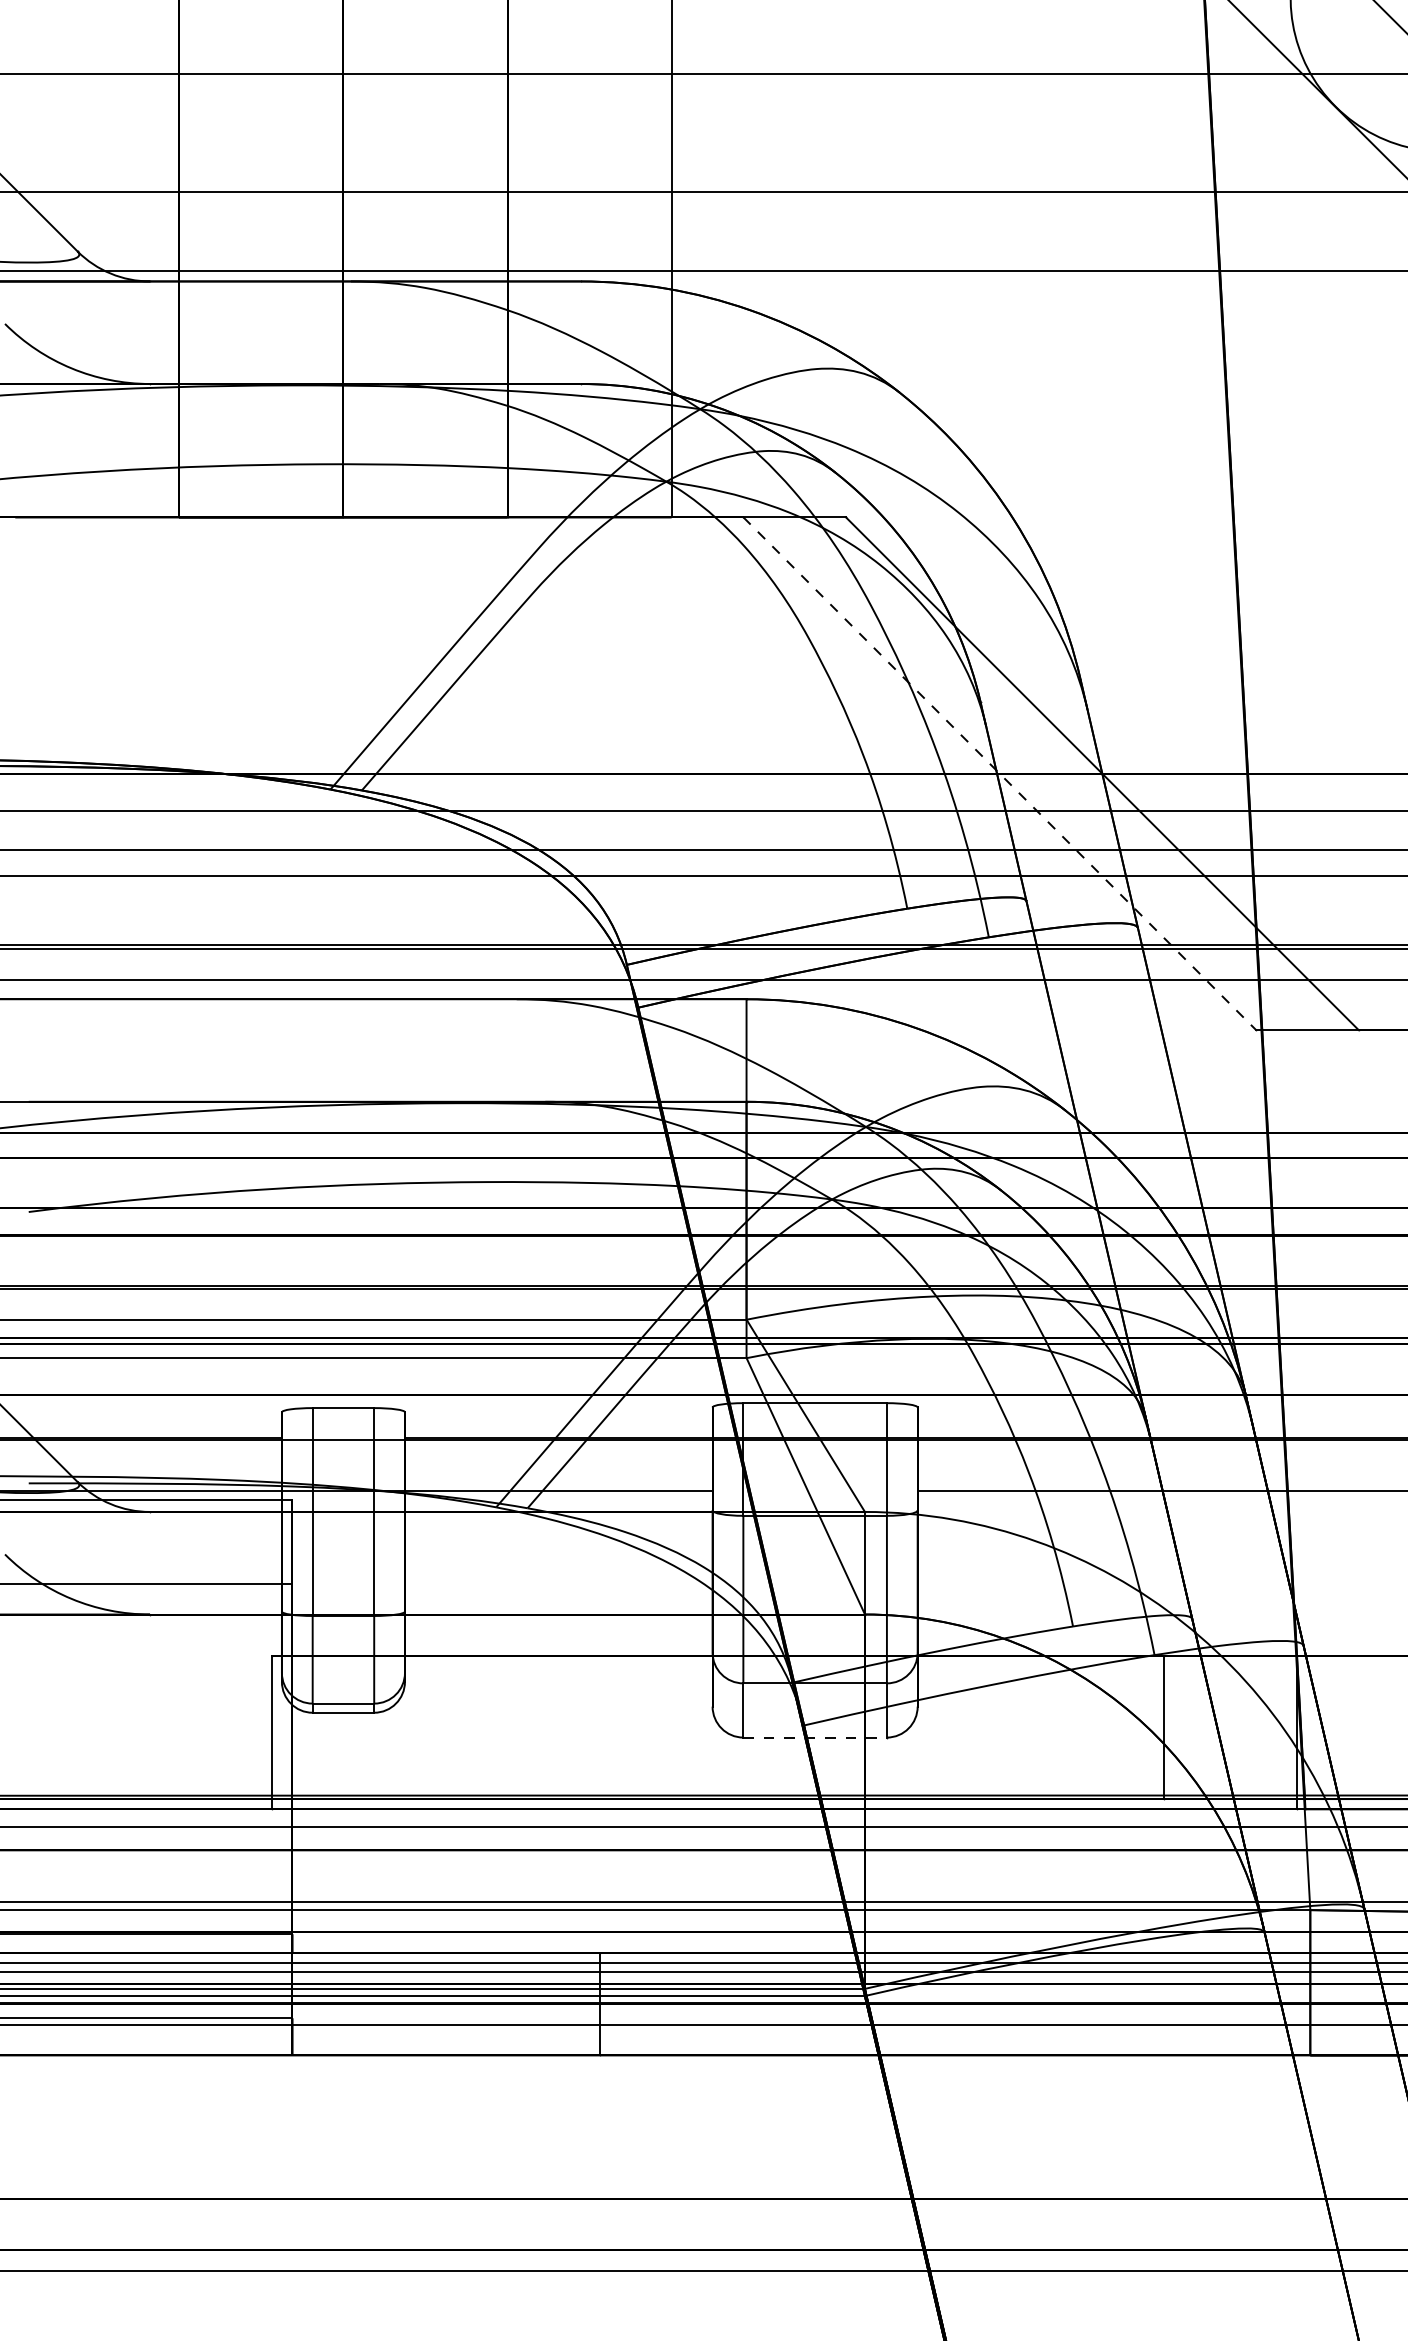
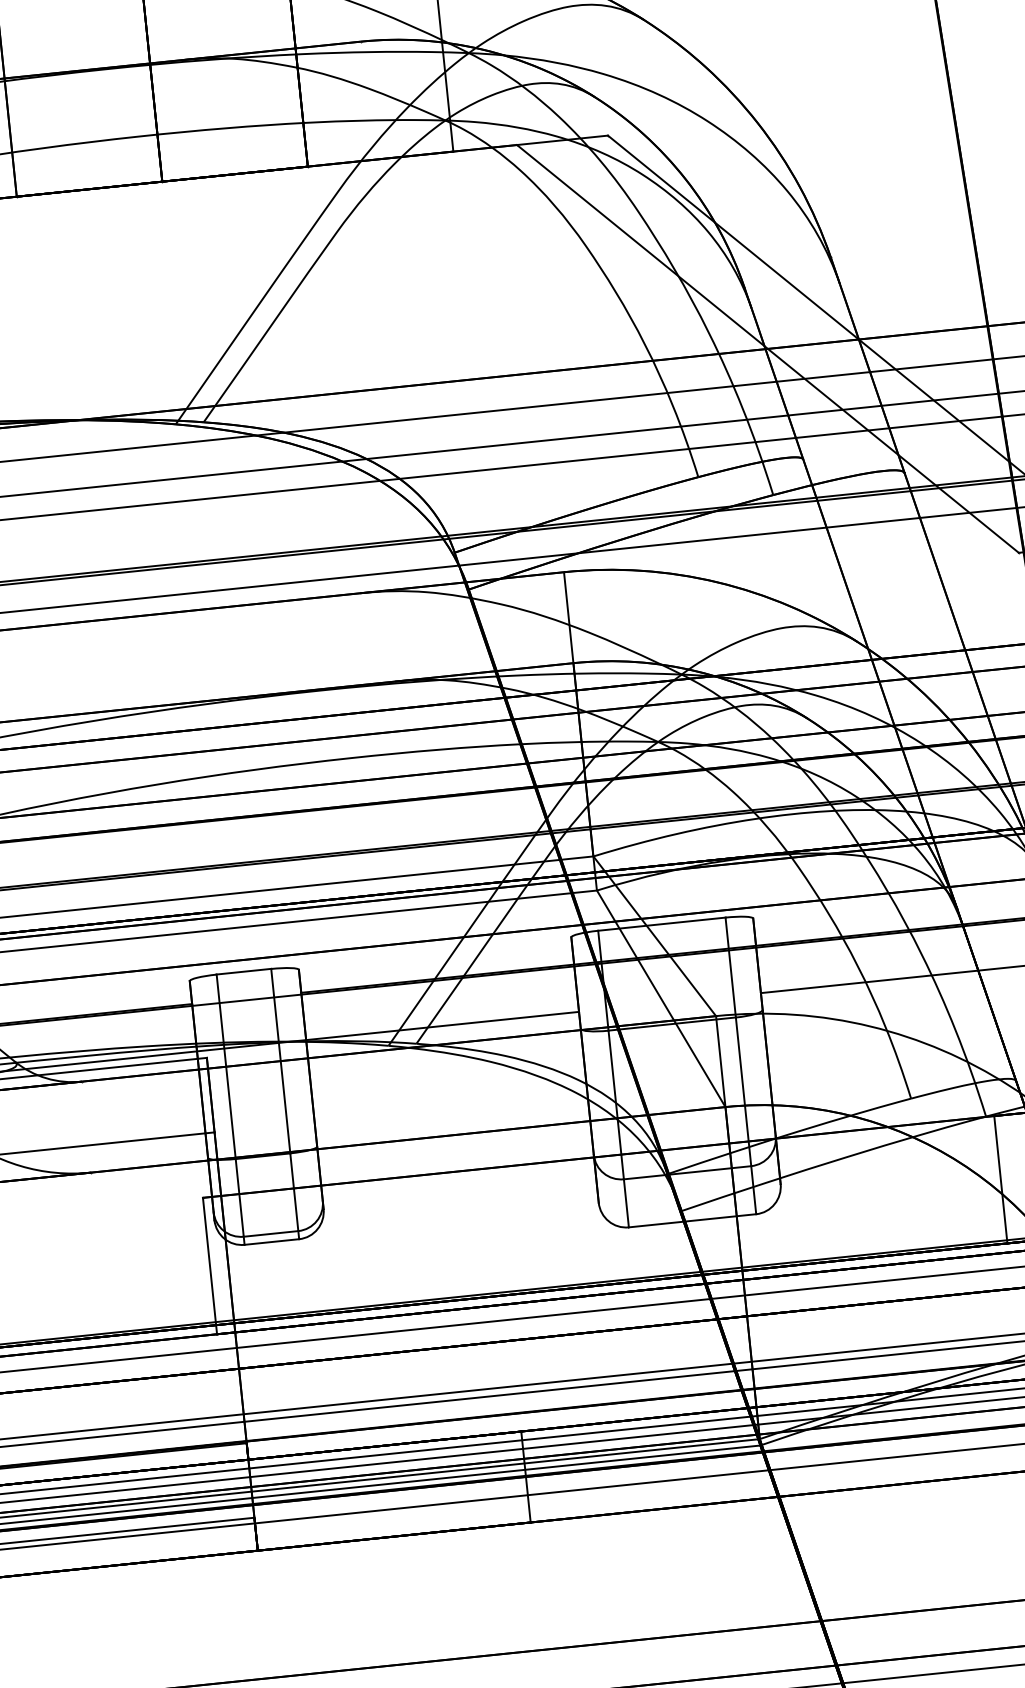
line: (999, 773) -> (767, 348), dashed -> solid
line: (815, 1737) -> (692, 1220), dashed -> solid

